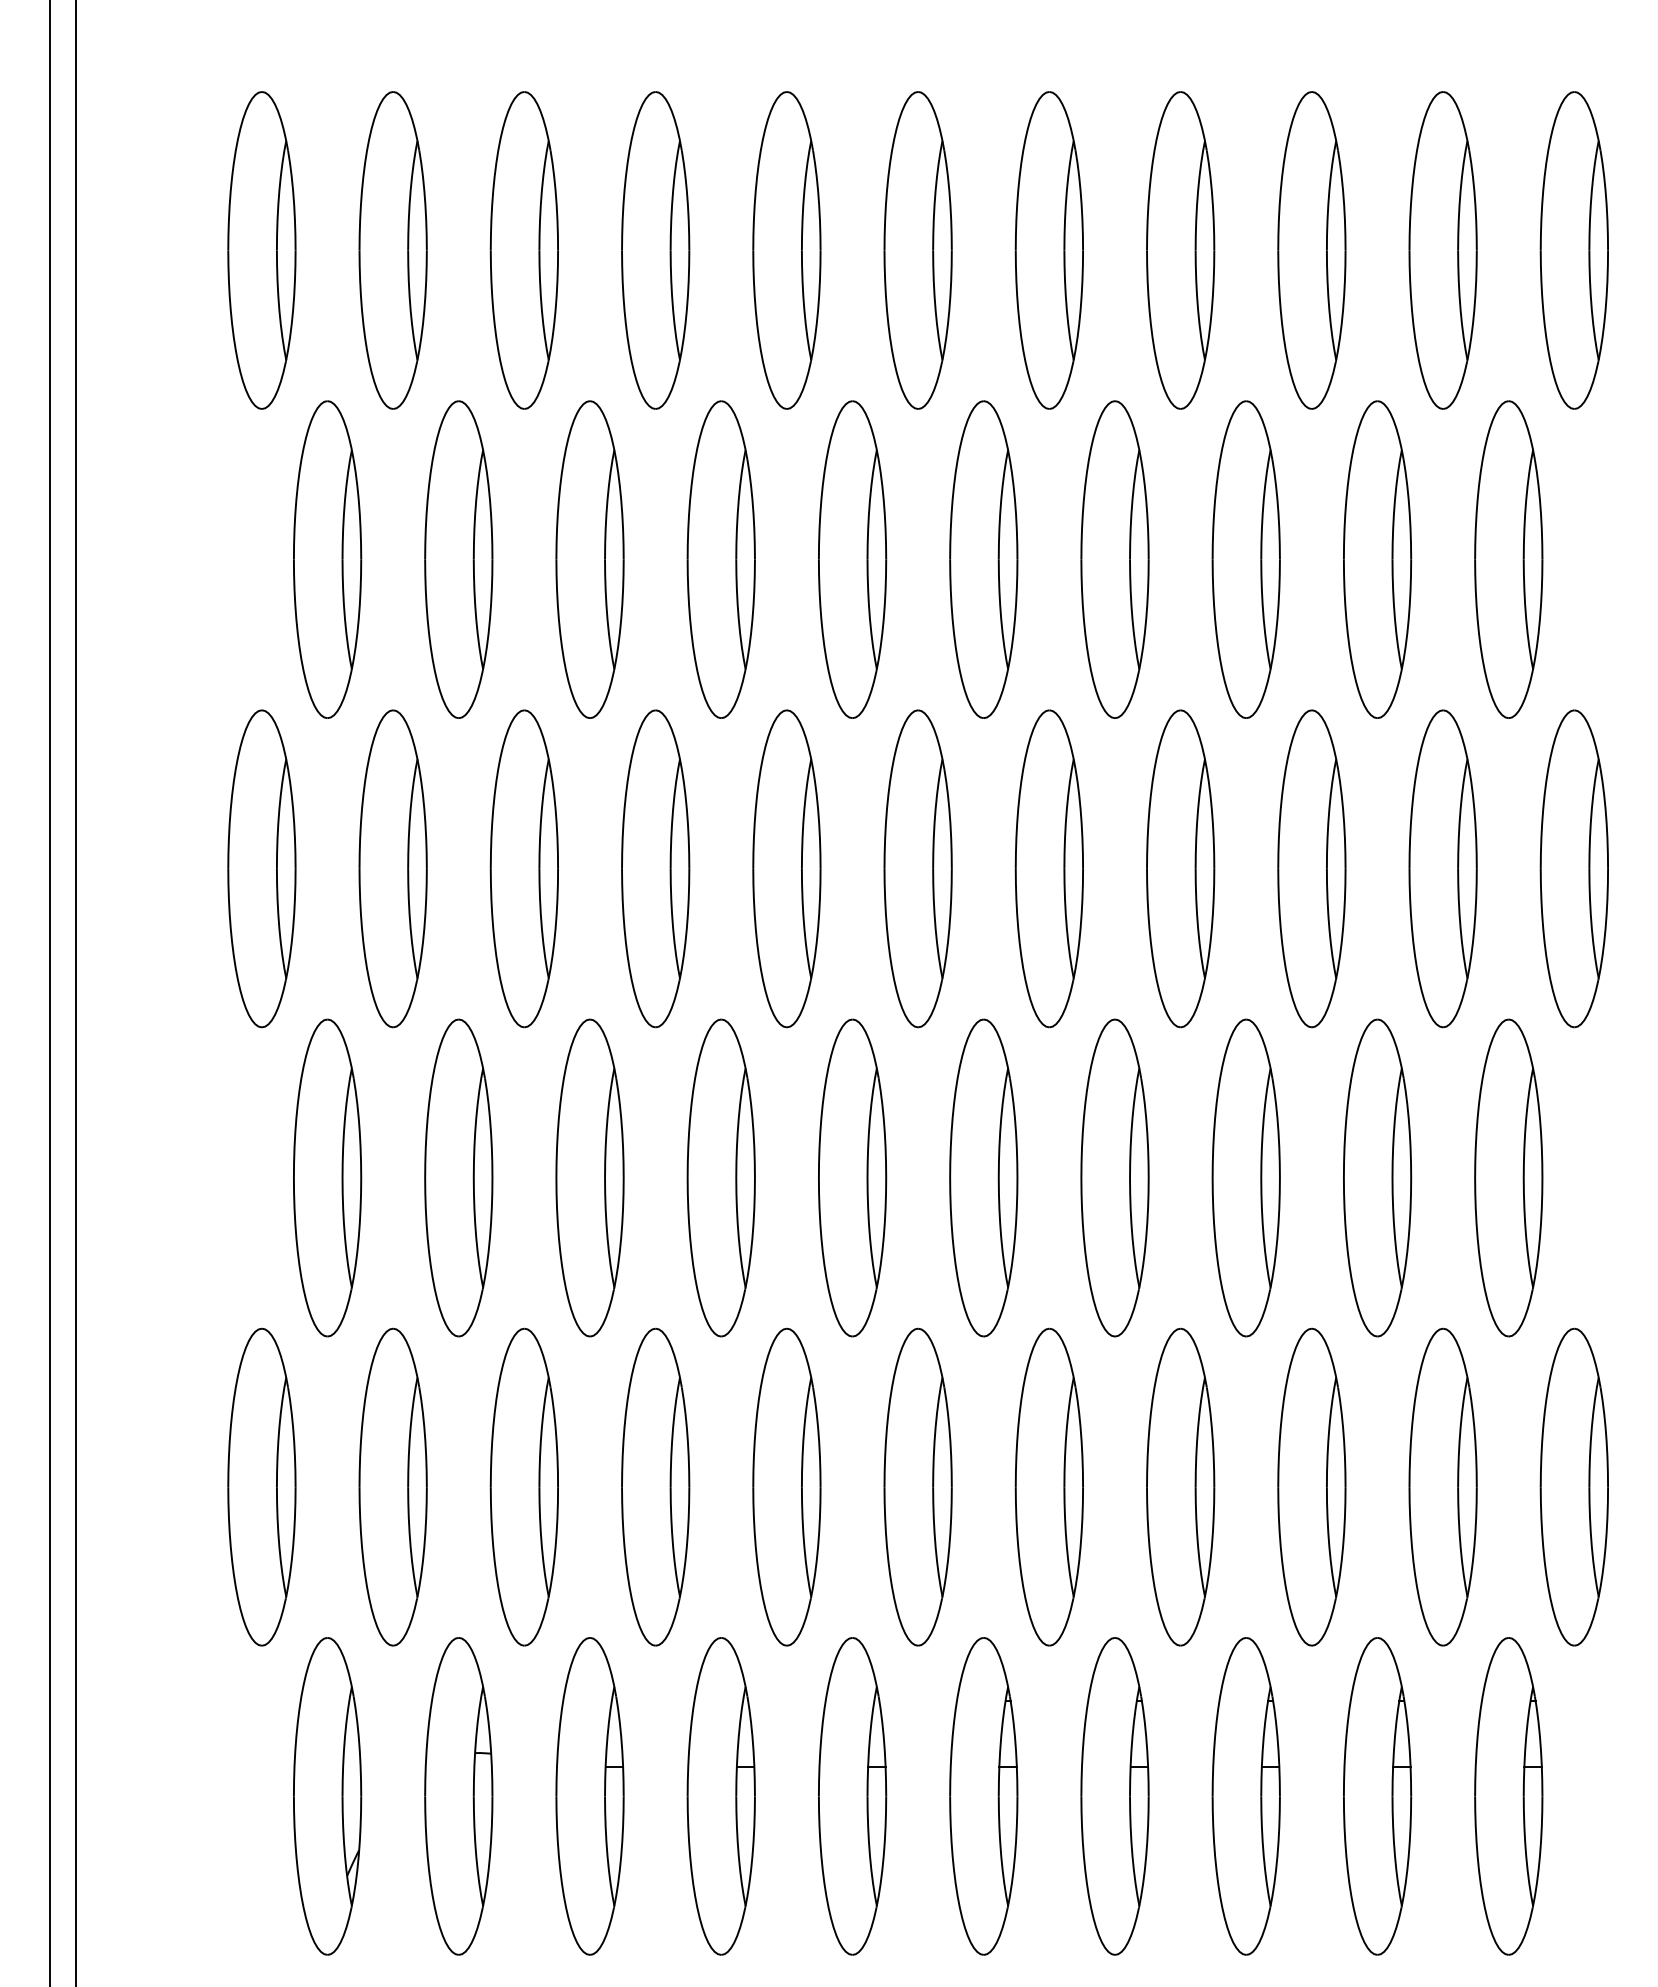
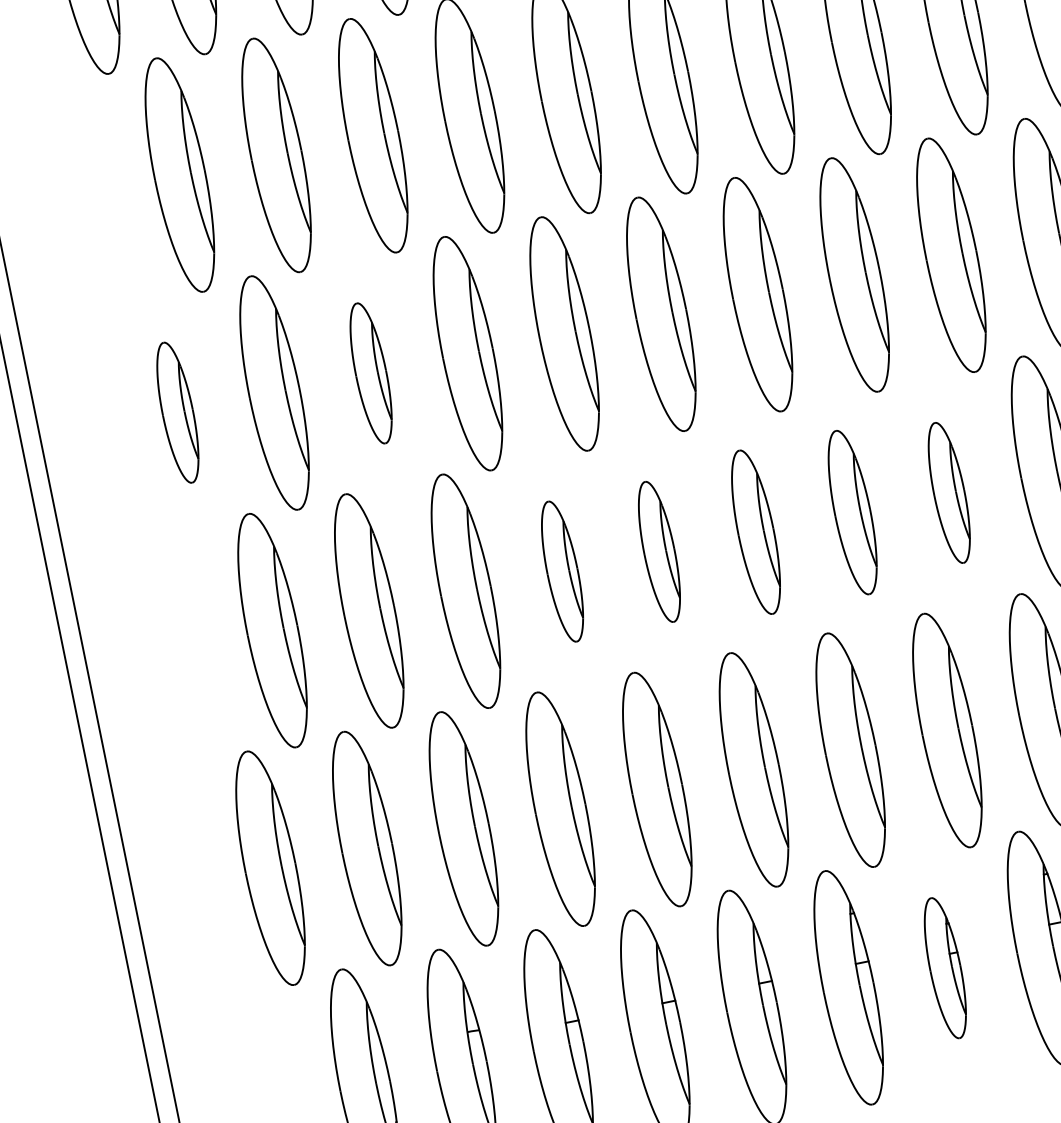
part: (261, 868) -> (177, 412), size x0.6
part: (523, 868) -> (370, 373), size x0.6
part: (720, 1177) -> (561, 571), size x0.6
part: (852, 1177) -> (659, 551), size x0.6
part: (983, 1177) -> (755, 531), size x0.7
part: (1114, 1177) -> (852, 512), size x0.7
part: (1245, 1177) -> (948, 492), size x0.6
part: (1114, 1796) -> (945, 968), size x0.6

